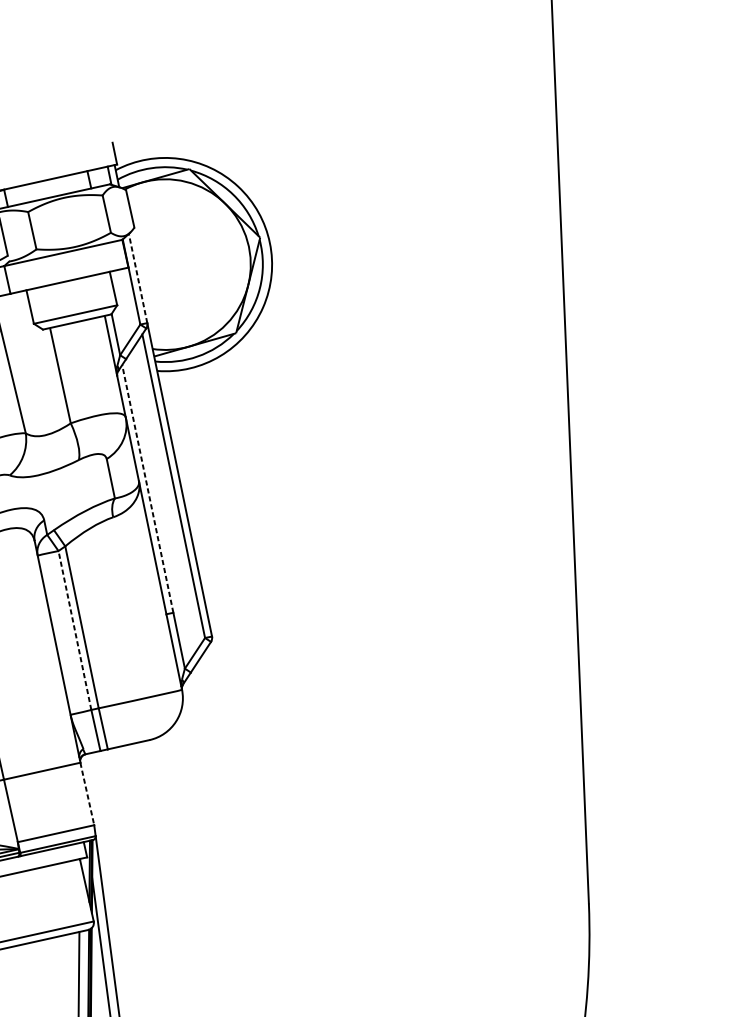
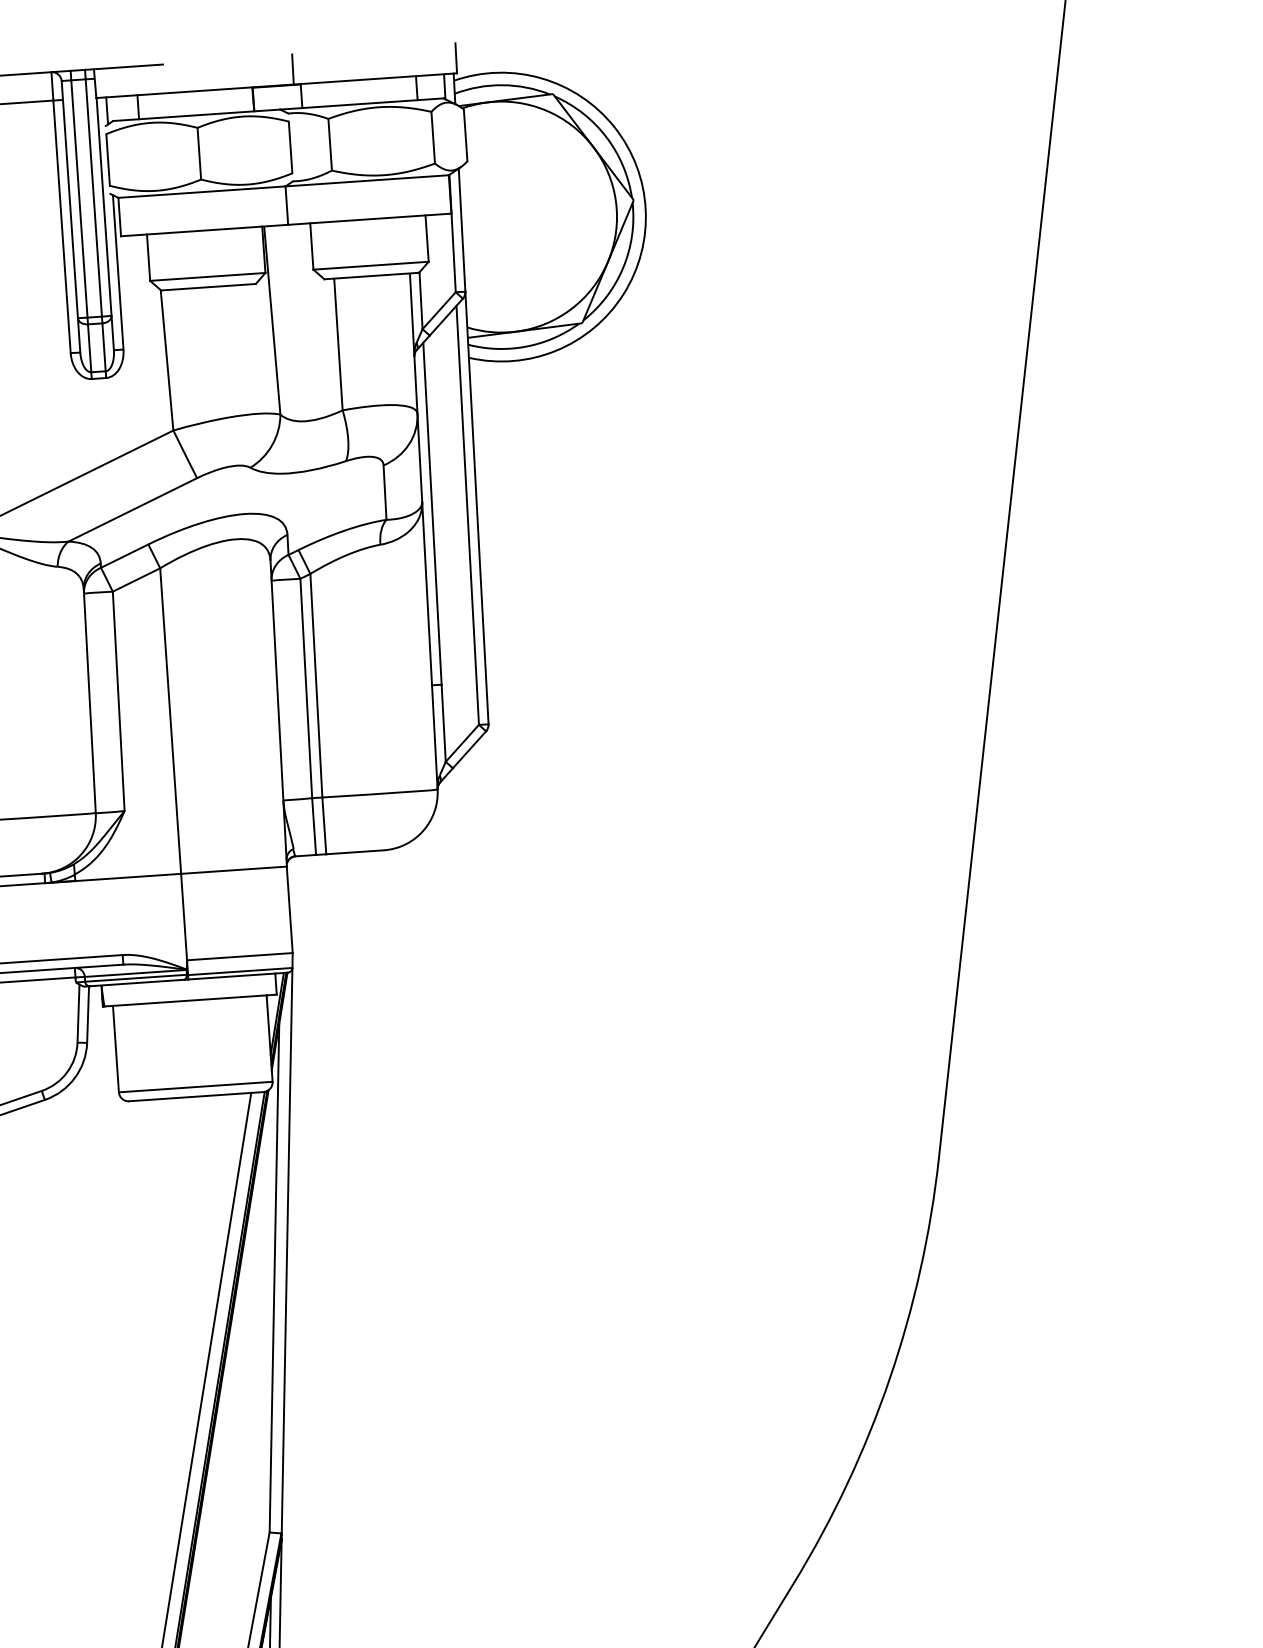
line: (138, 278) -> (462, 230), dashed -> solid
line: (147, 488) -> (432, 513), dashed -> solid
line: (75, 630) -> (306, 688), dashed -> solid
line: (87, 794) -> (289, 910), dashed -> solid

